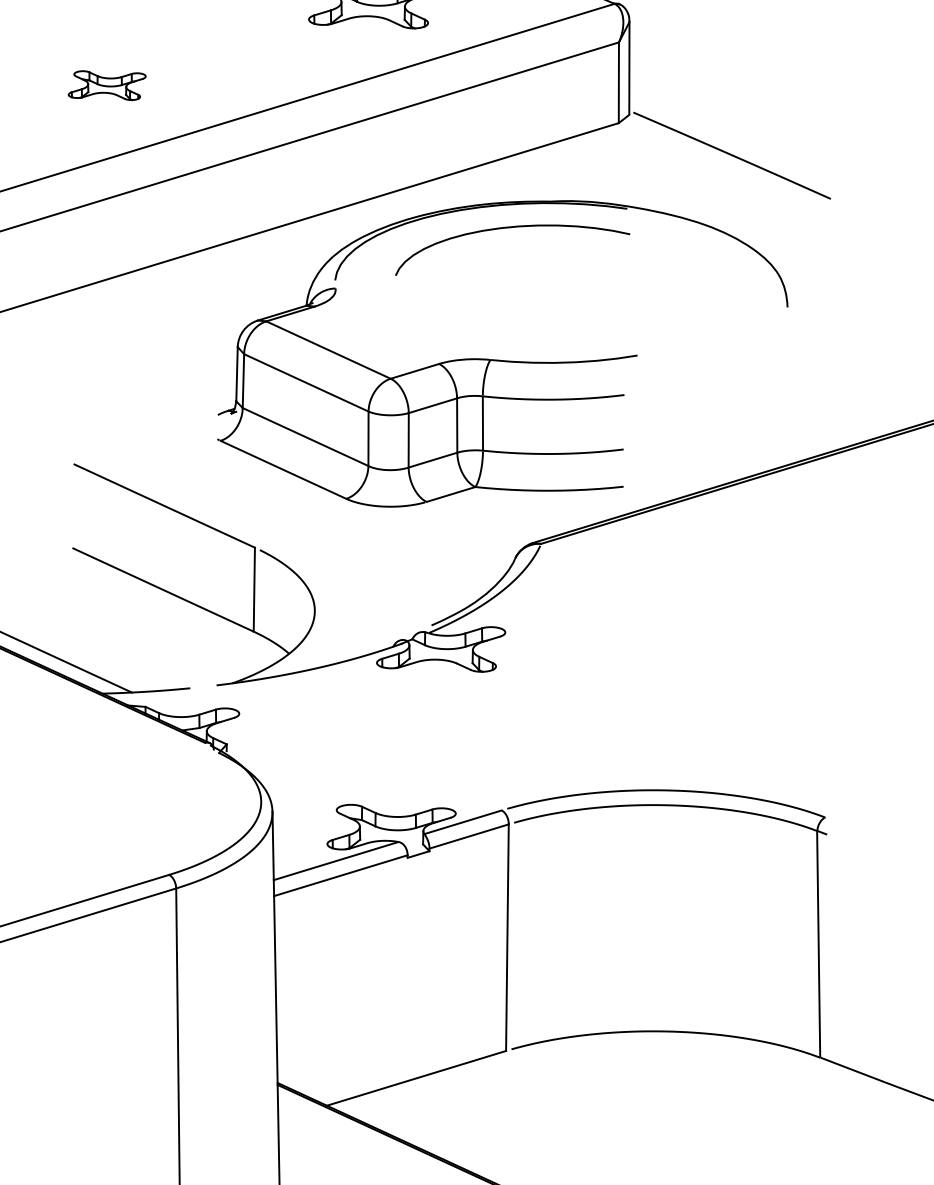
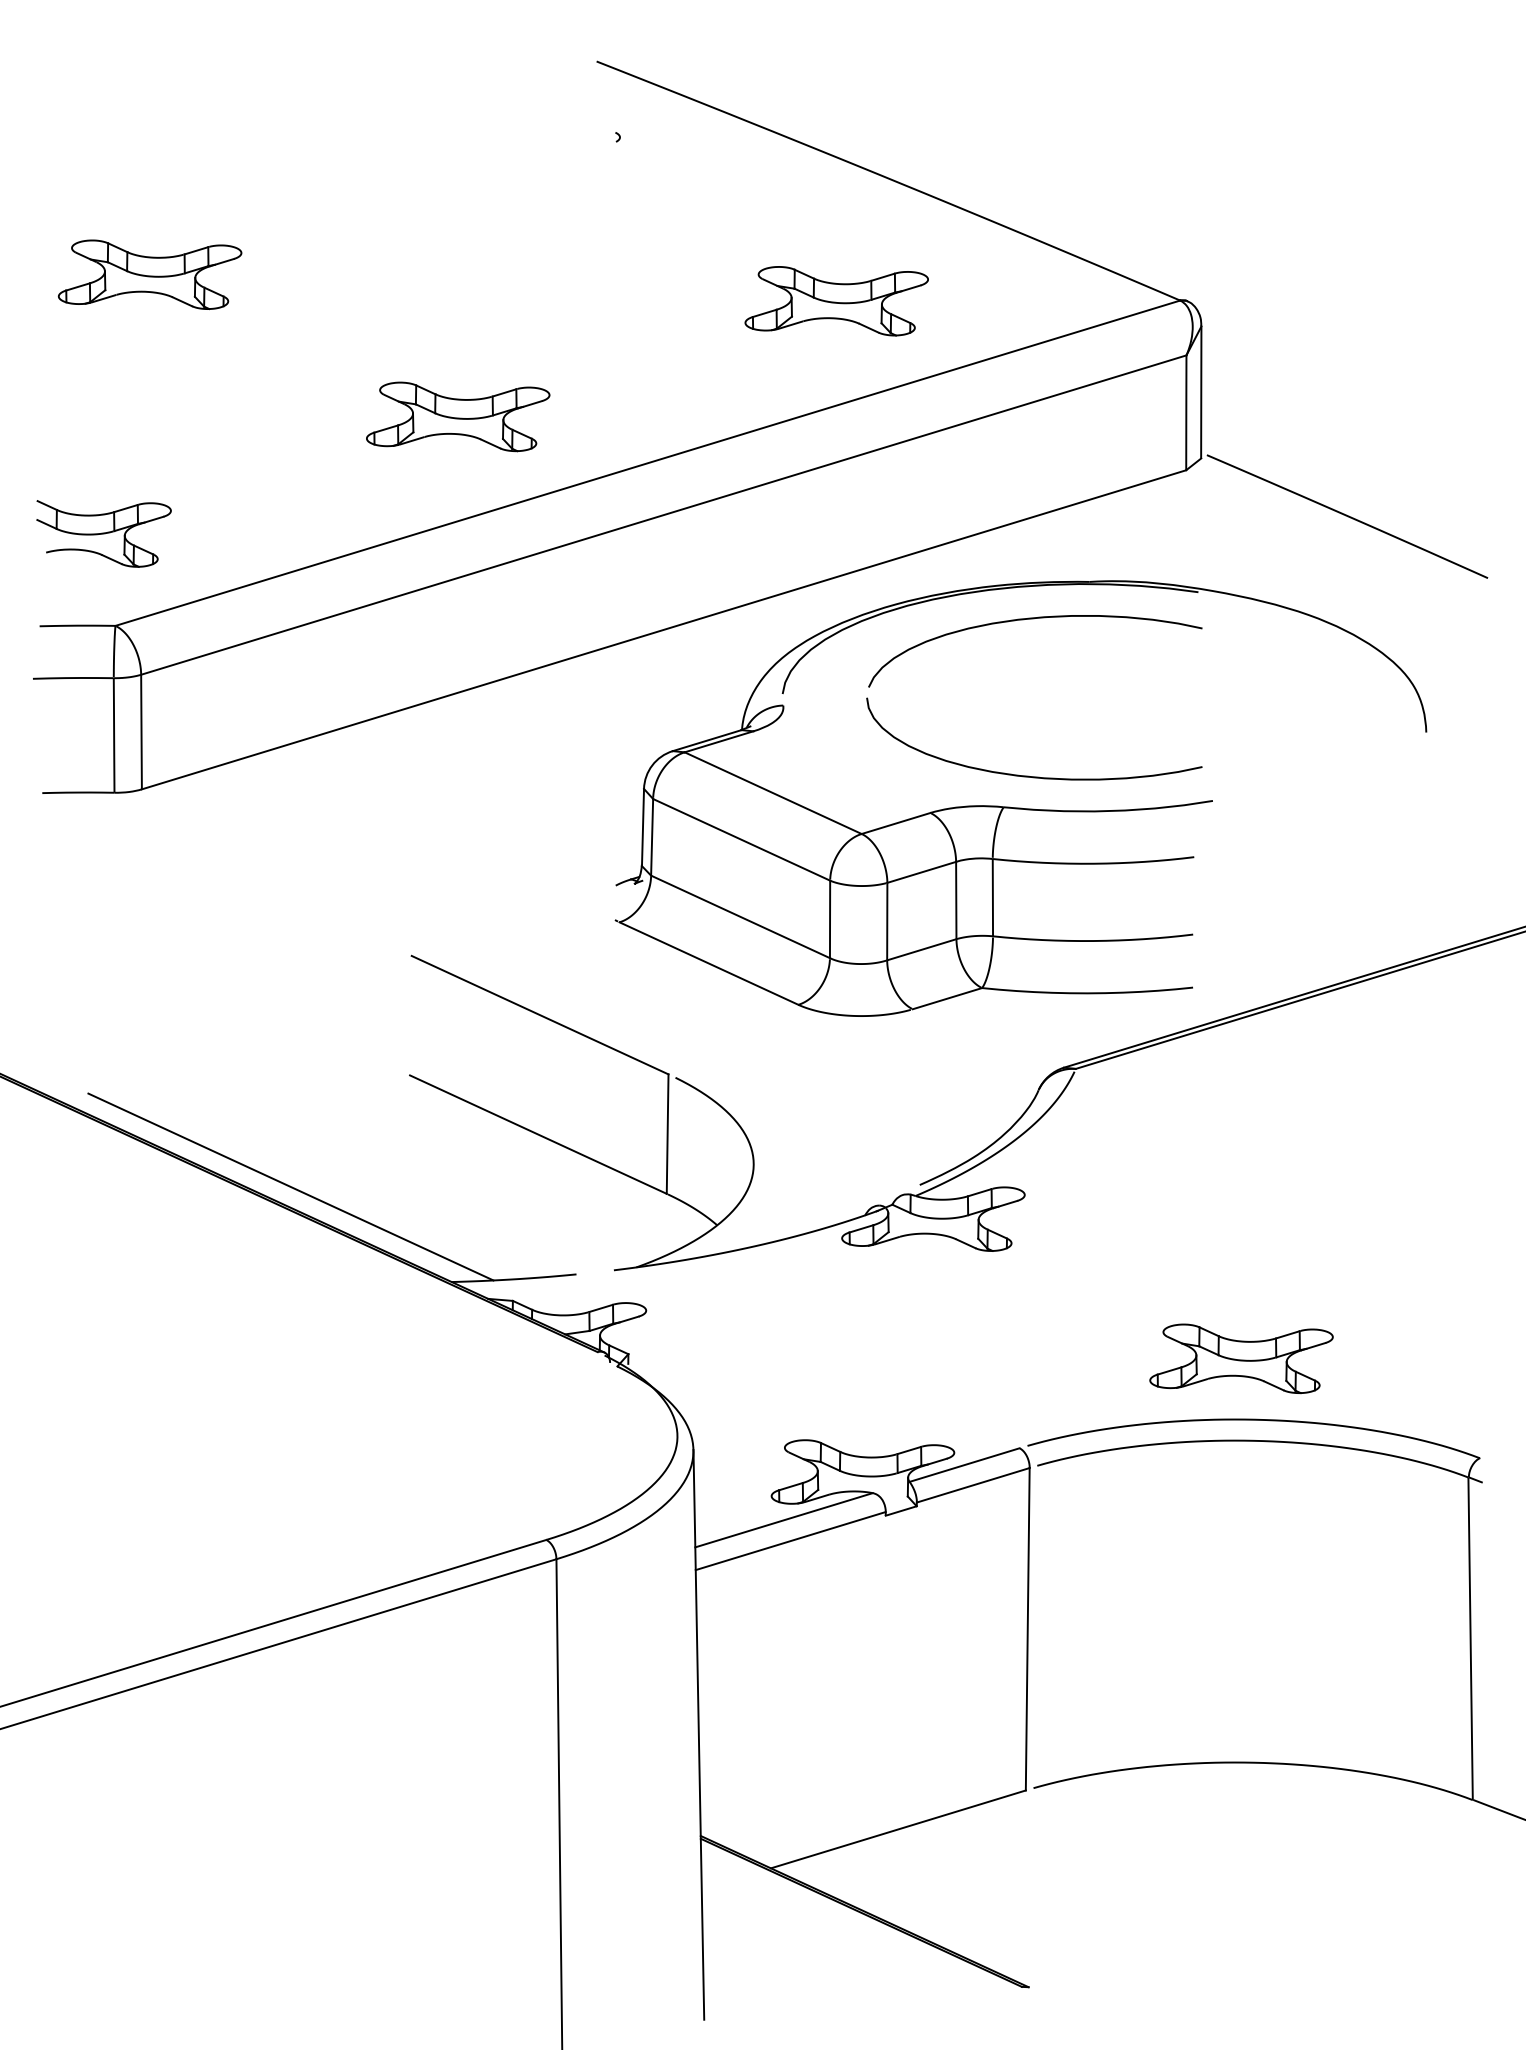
part: (107, 85) -> (458, 416), size x1.67
curve: (507, 337) -> (1028, 775), added
part: (657, 747) -> (1241, 1358), added

